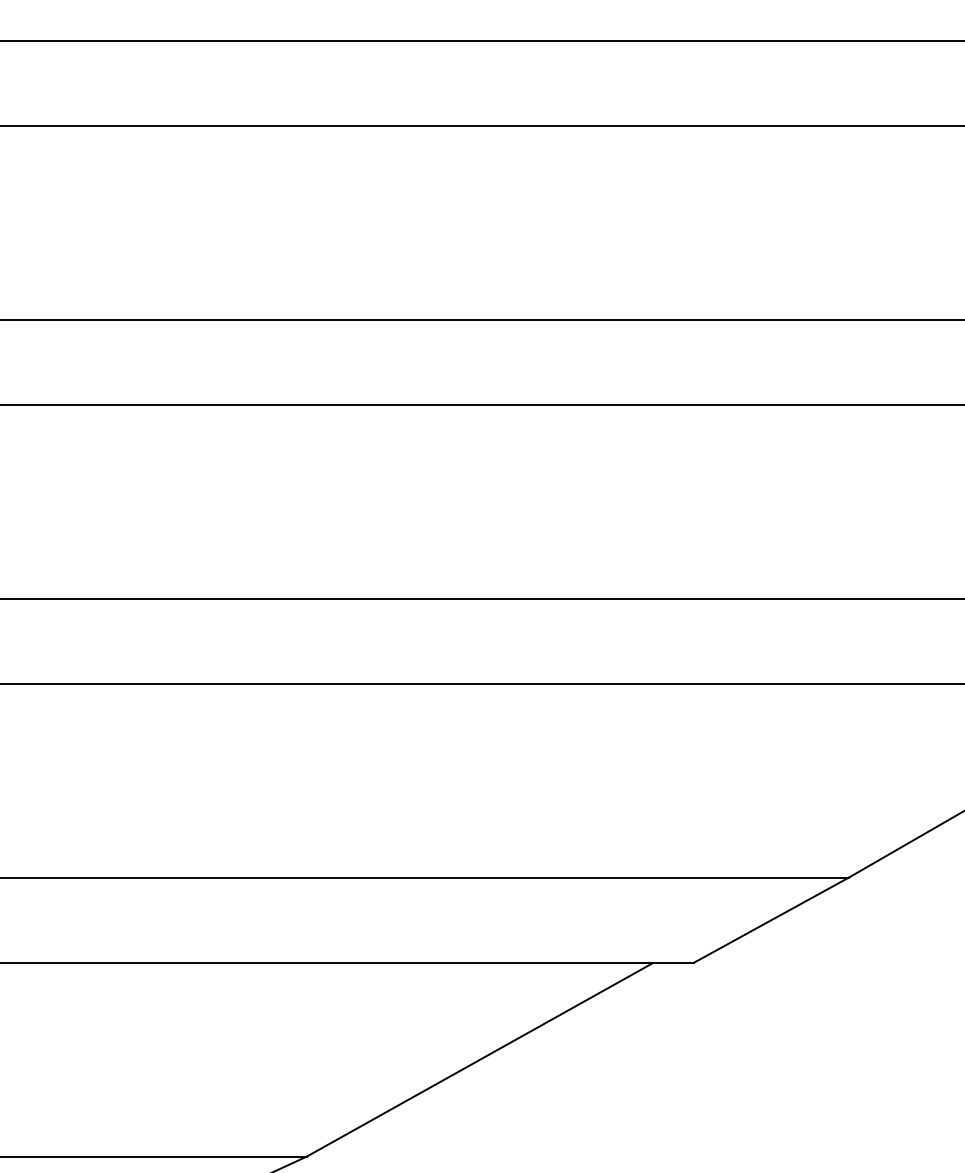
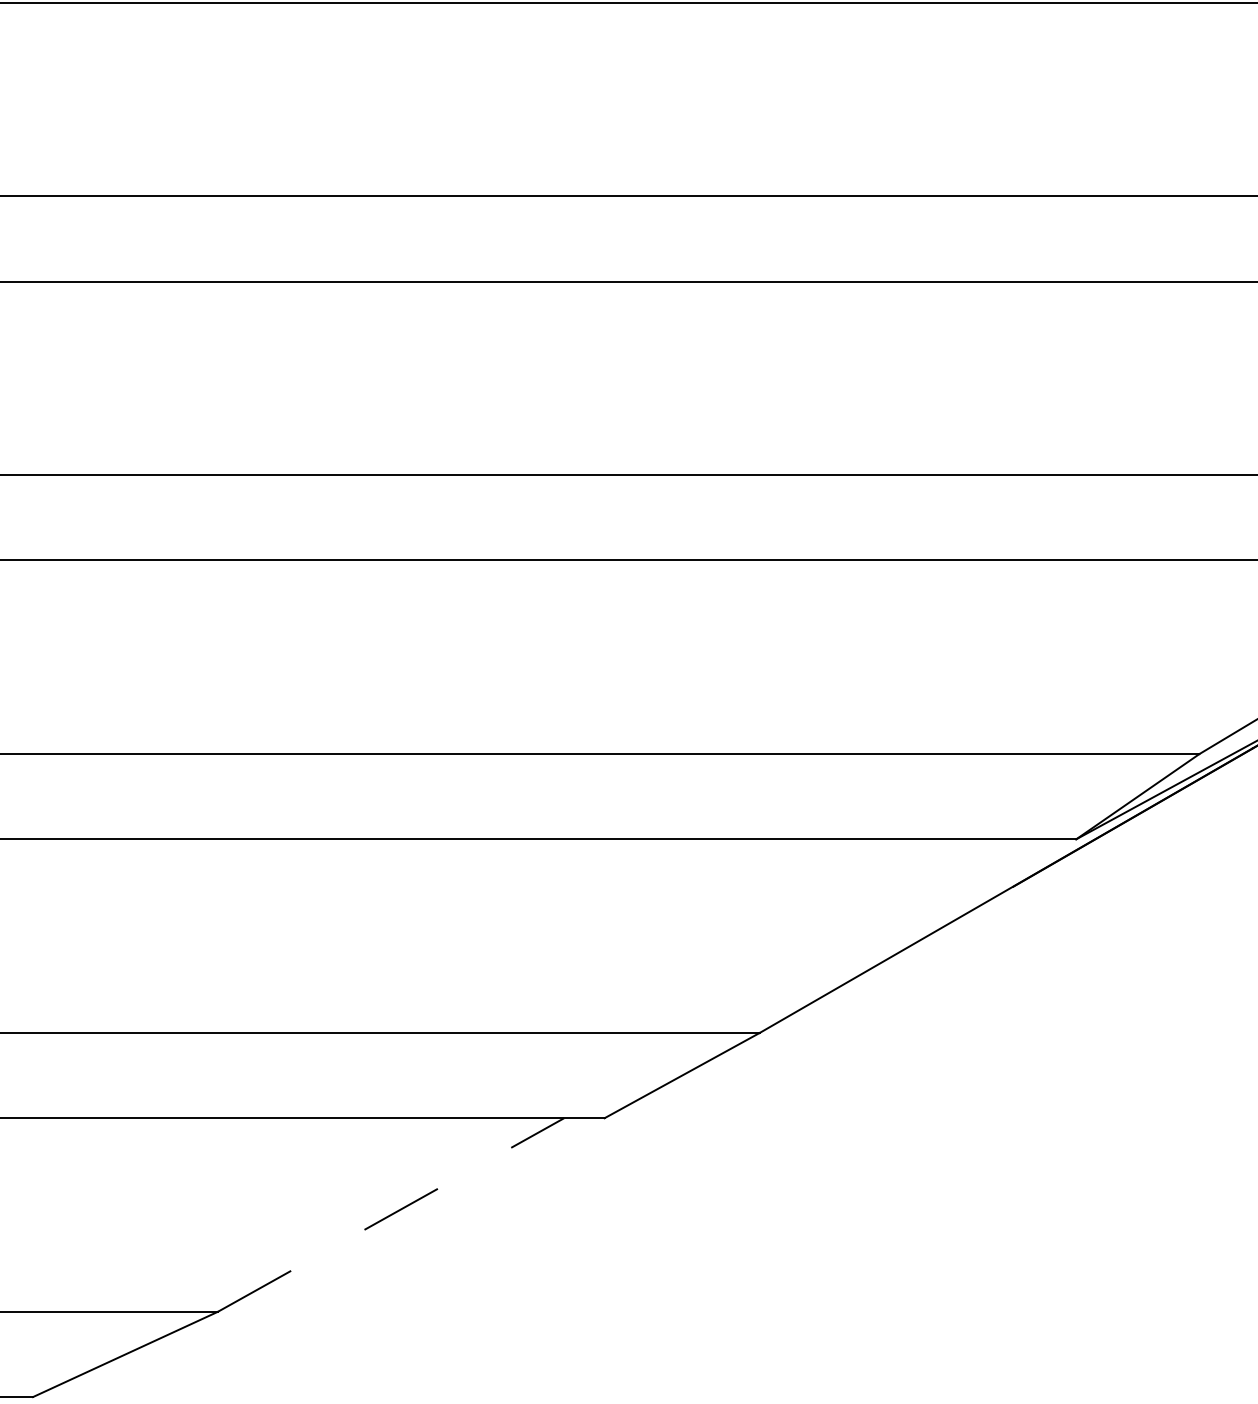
line: (480, 1059) -> (391, 1214), solid -> dashed

